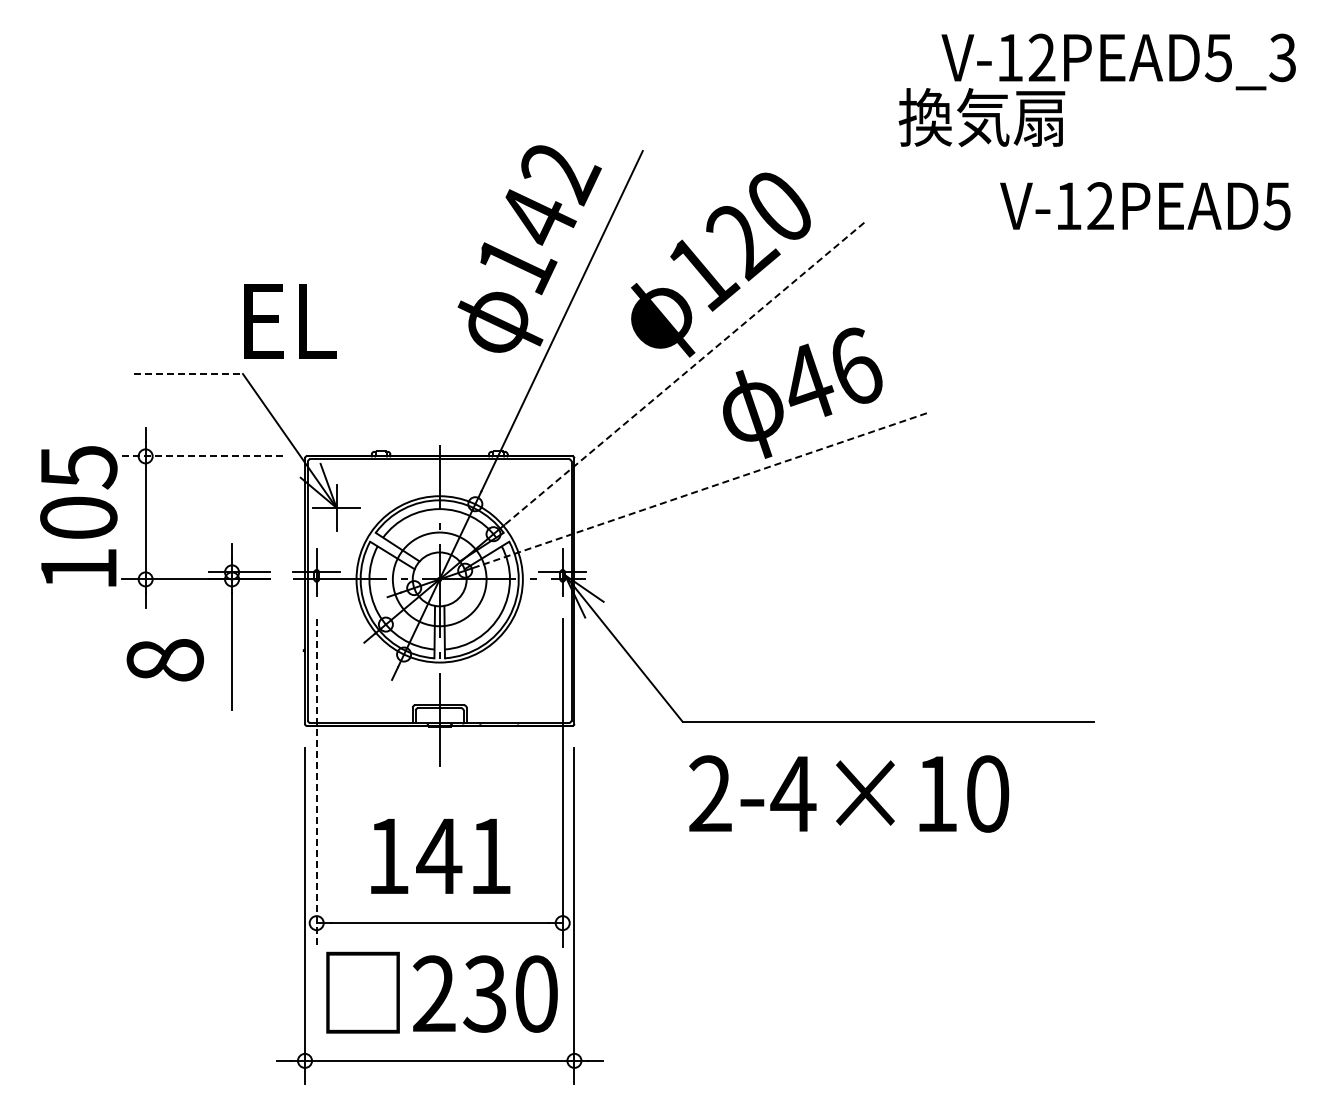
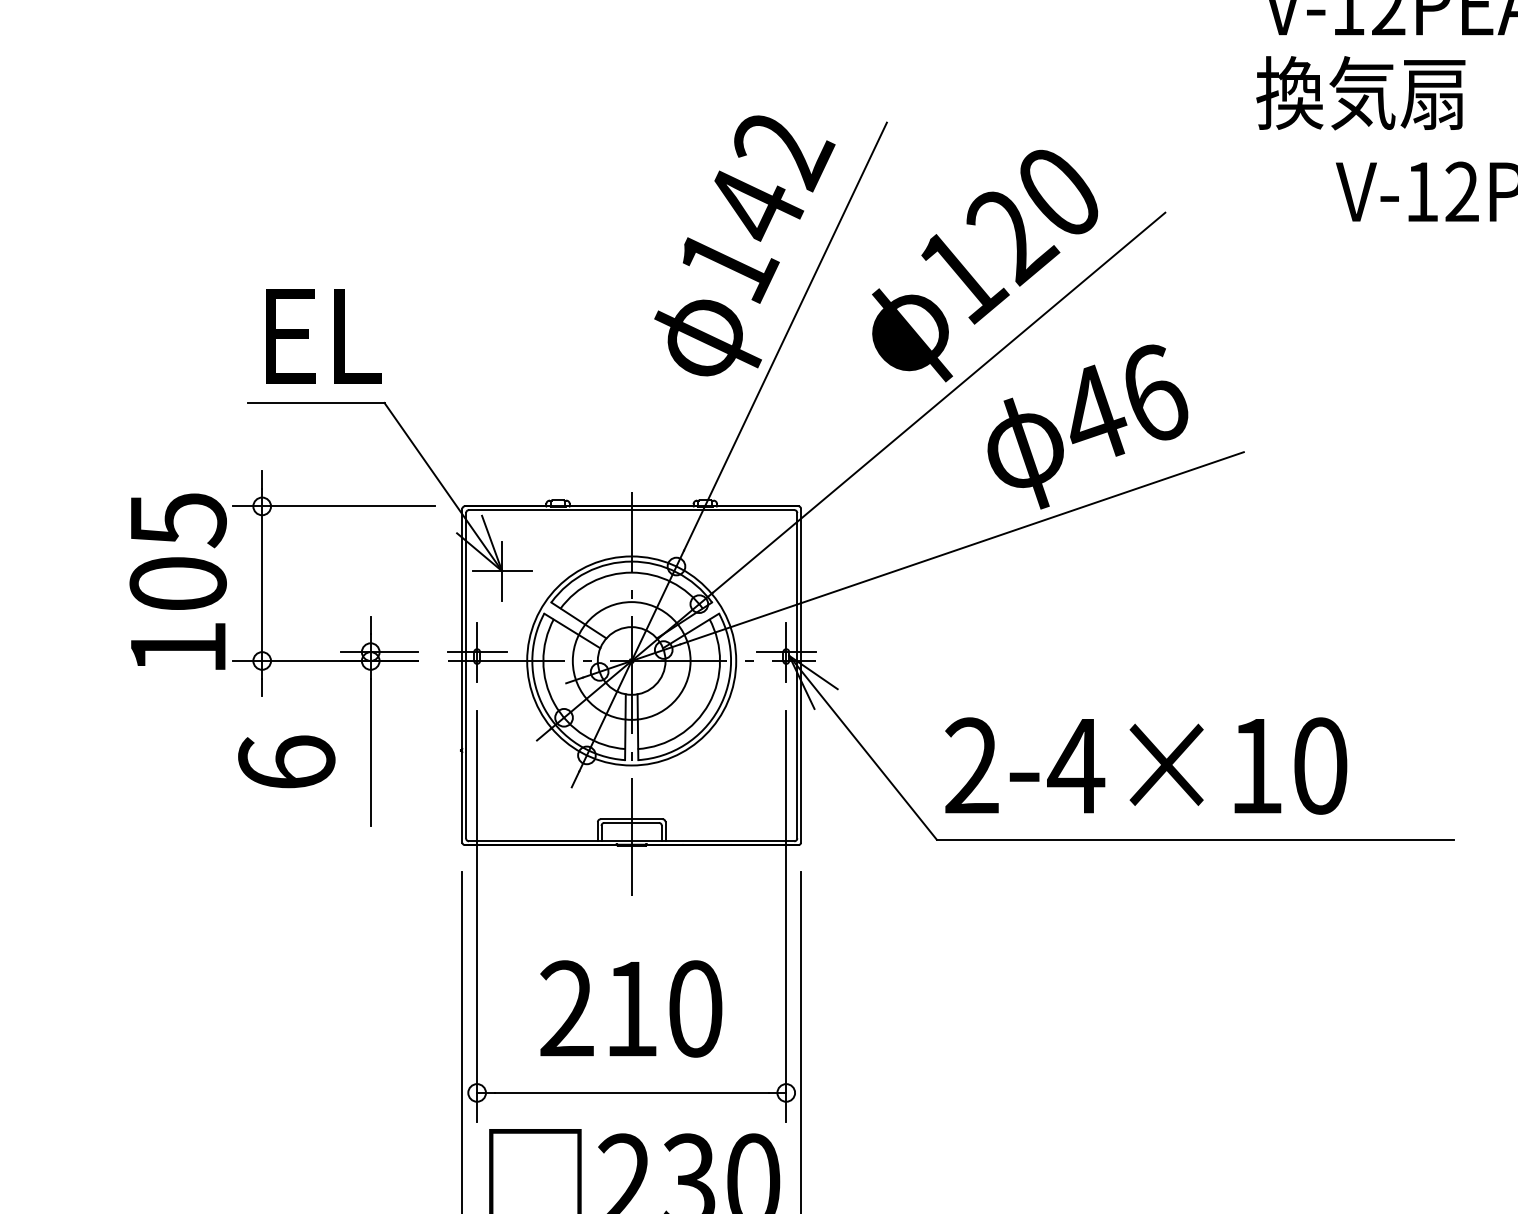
text: (981, 117) -> (1360, 93), moved
text: (290, 321) -> (323, 336), moved
line: (189, 374) -> (317, 403), dashed -> solid
line: (683, 374) -> (938, 403), dashed -> solid
line: (202, 456) -> (333, 506), dashed -> solid
line: (702, 489) -> (961, 548), dashed -> solid
text: (164, 659) -> (285, 761), 8 -> 6
line: (316, 782) -> (476, 916), dashed -> solid
text: (849, 793) -> (1146, 765), moved
text: (439, 856) -> (631, 1009), 141 -> 210

